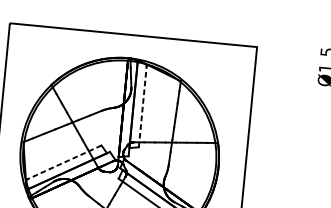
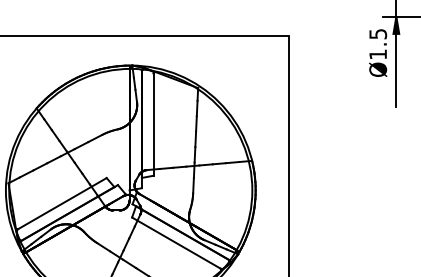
line: (142, 106) -> (153, 124), dashed -> solid
line: (64, 162) -> (62, 203), dashed -> solid

